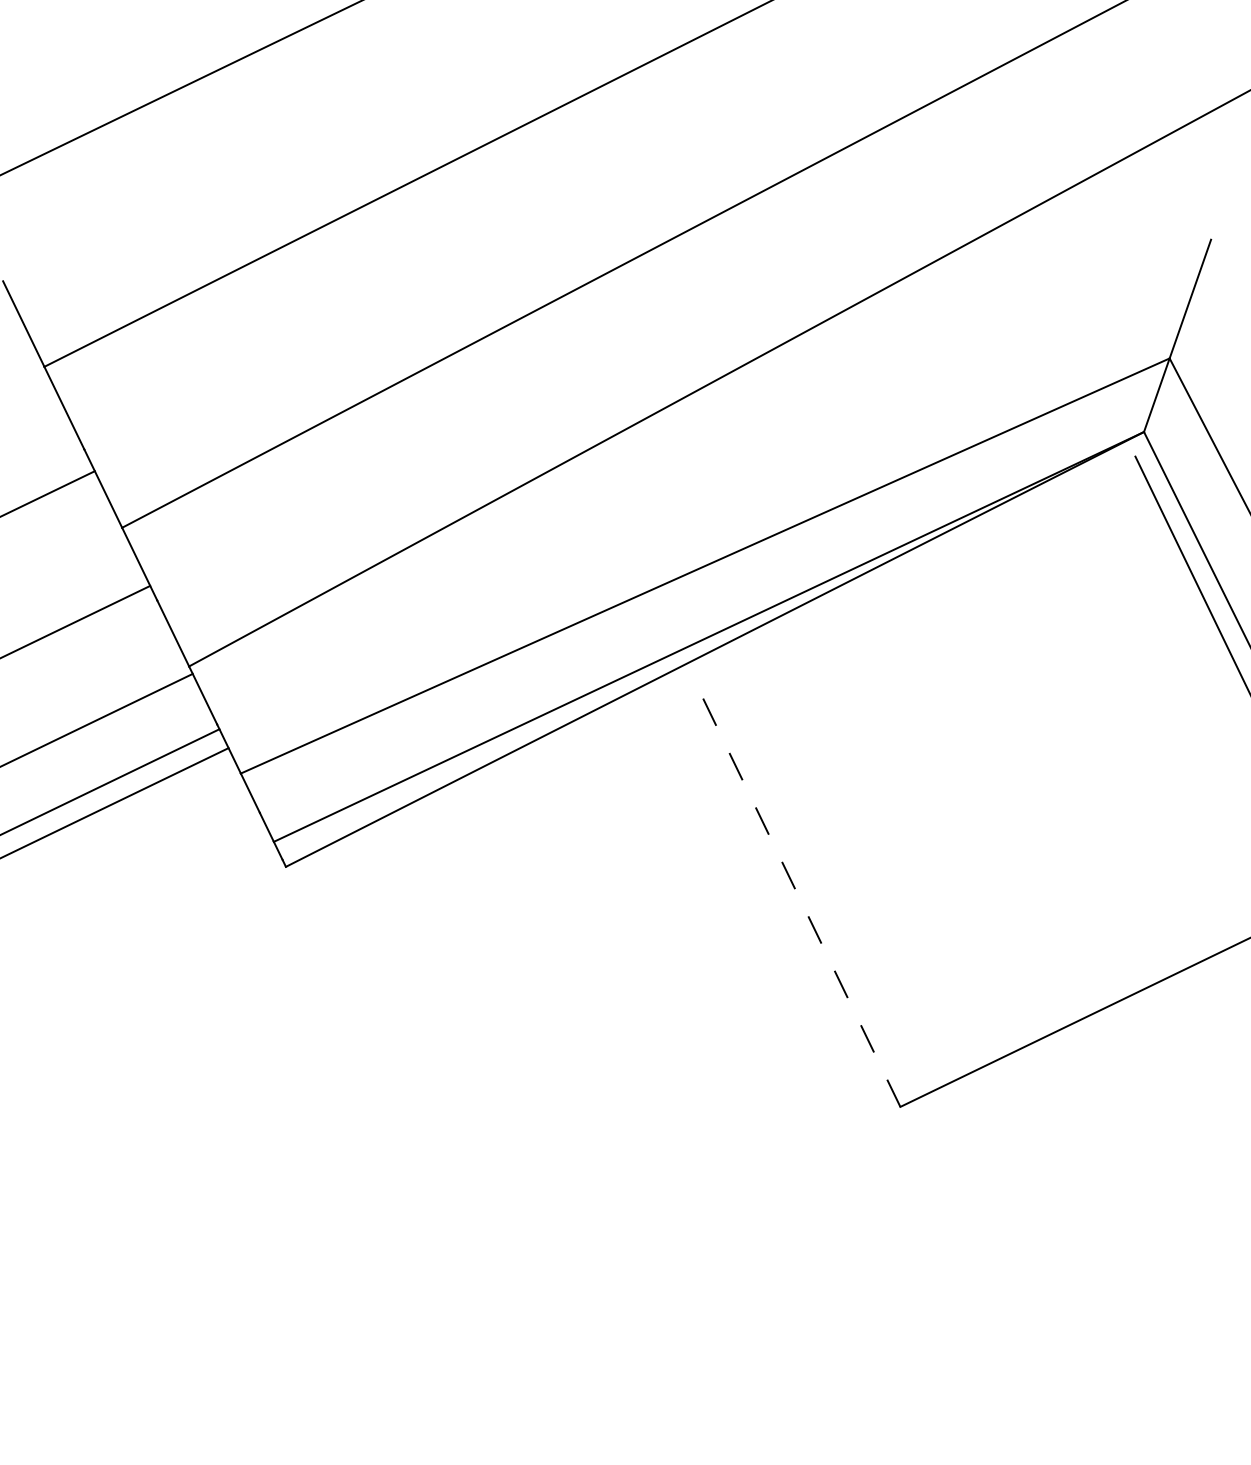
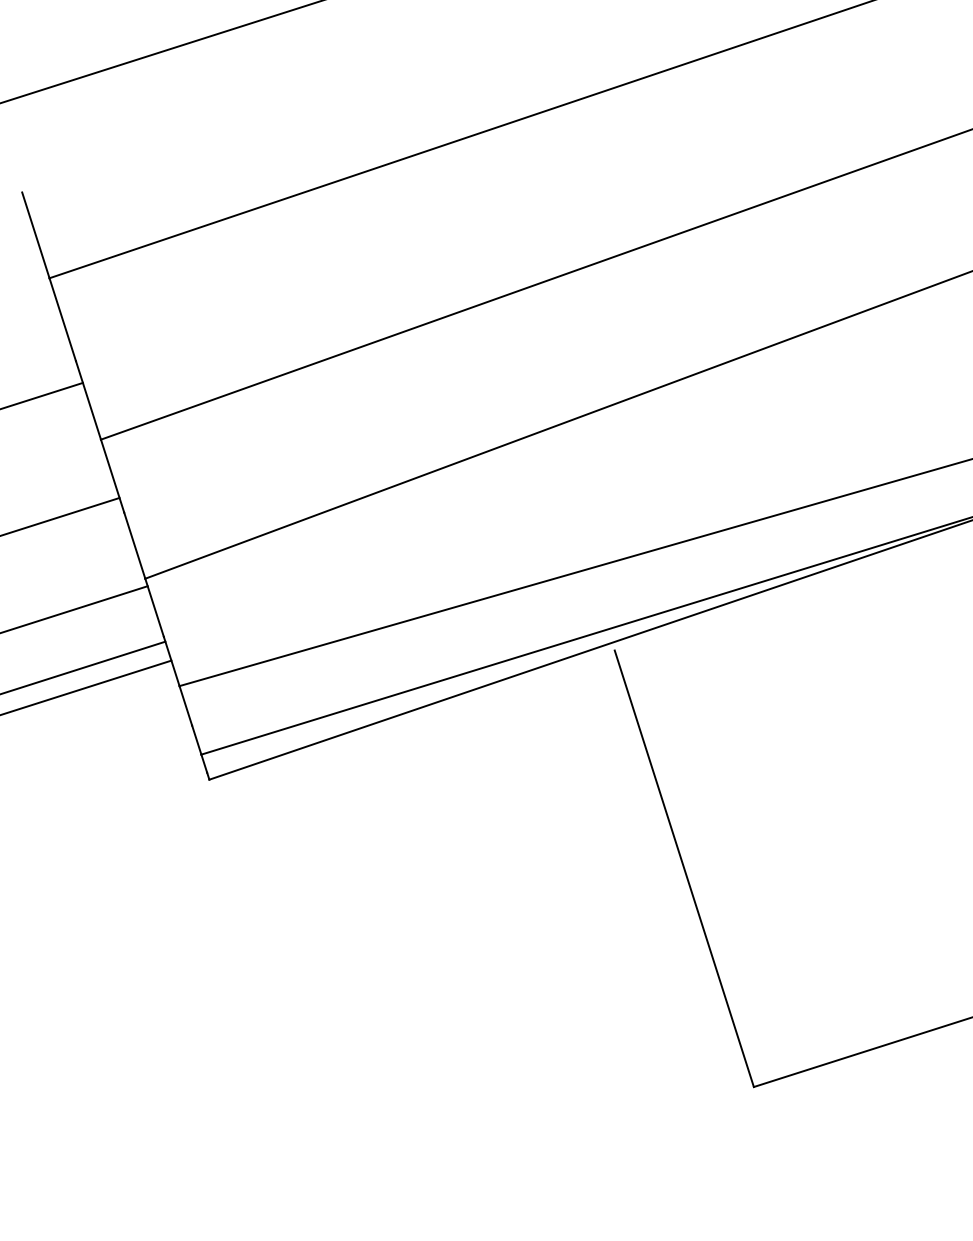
line: (795, 889) -> (684, 868), dashed -> solid

